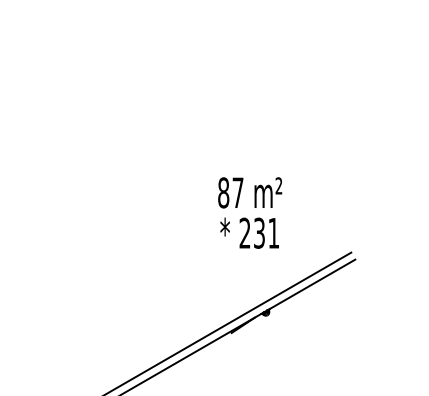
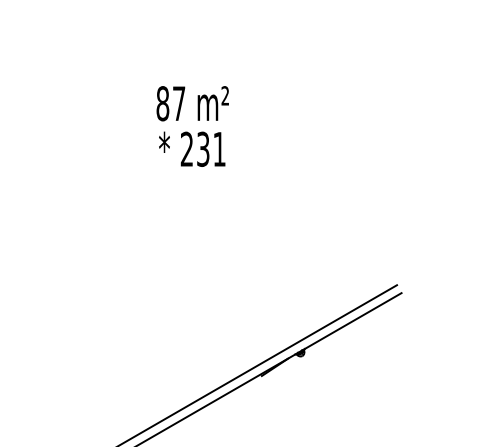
text: (249, 213) -> (192, 126), moved

